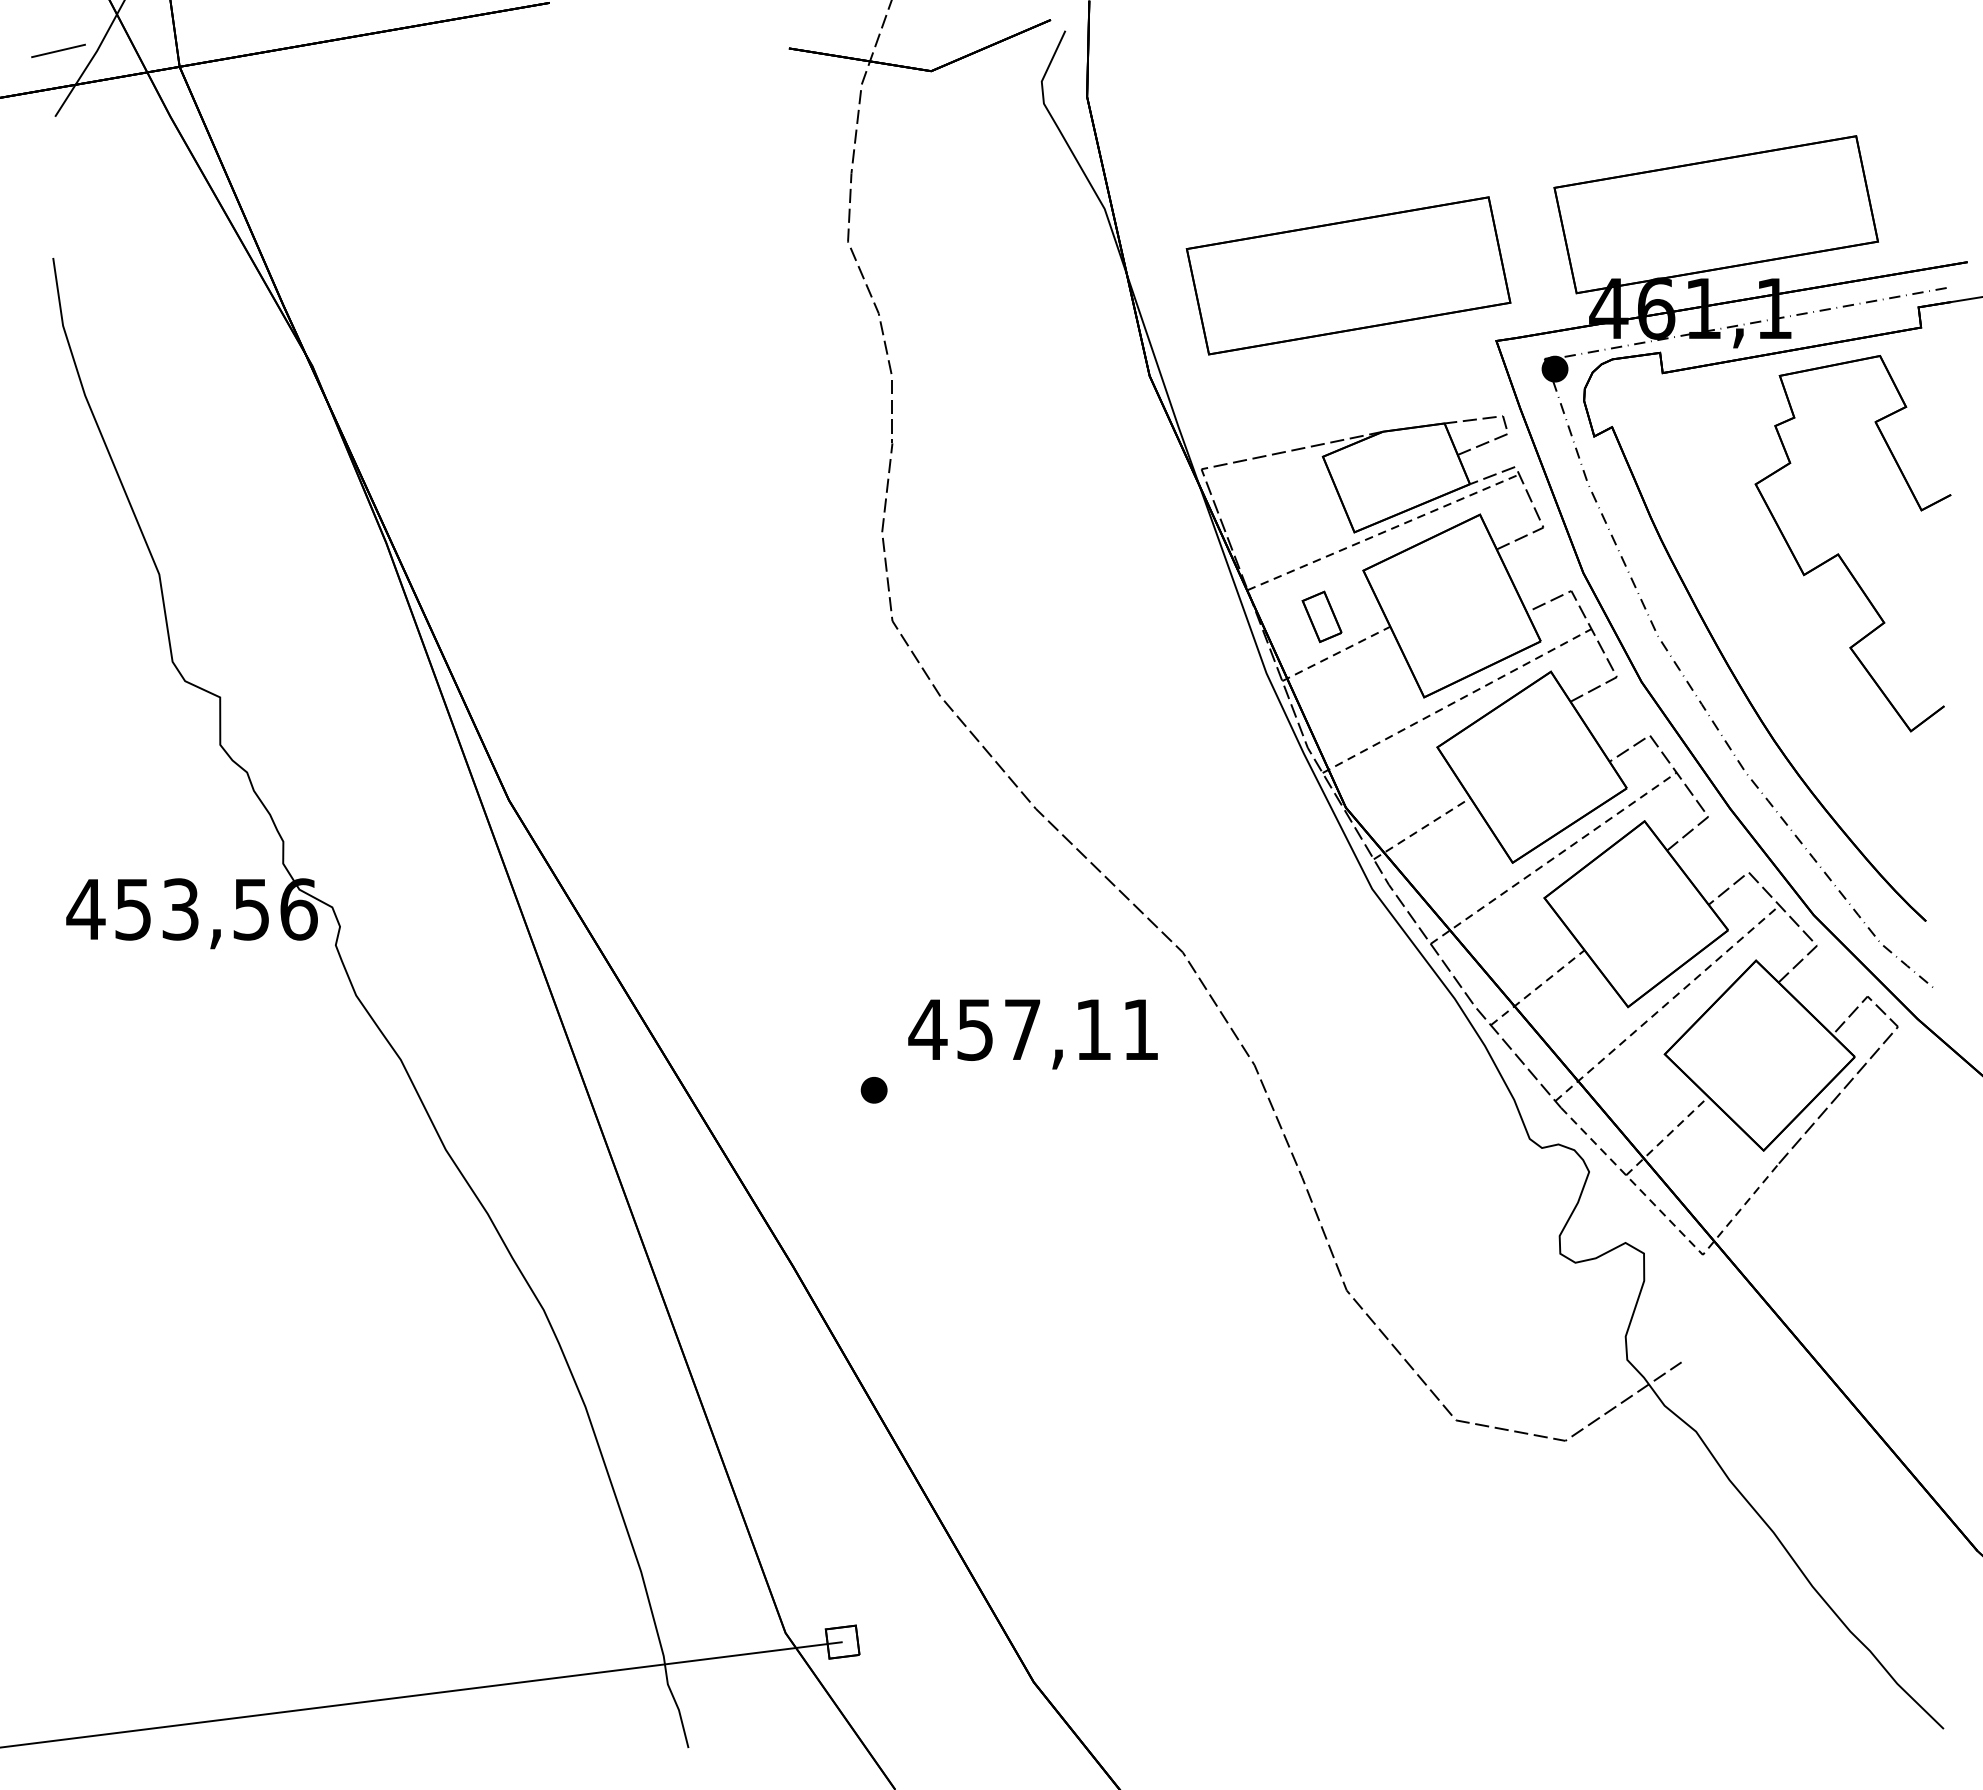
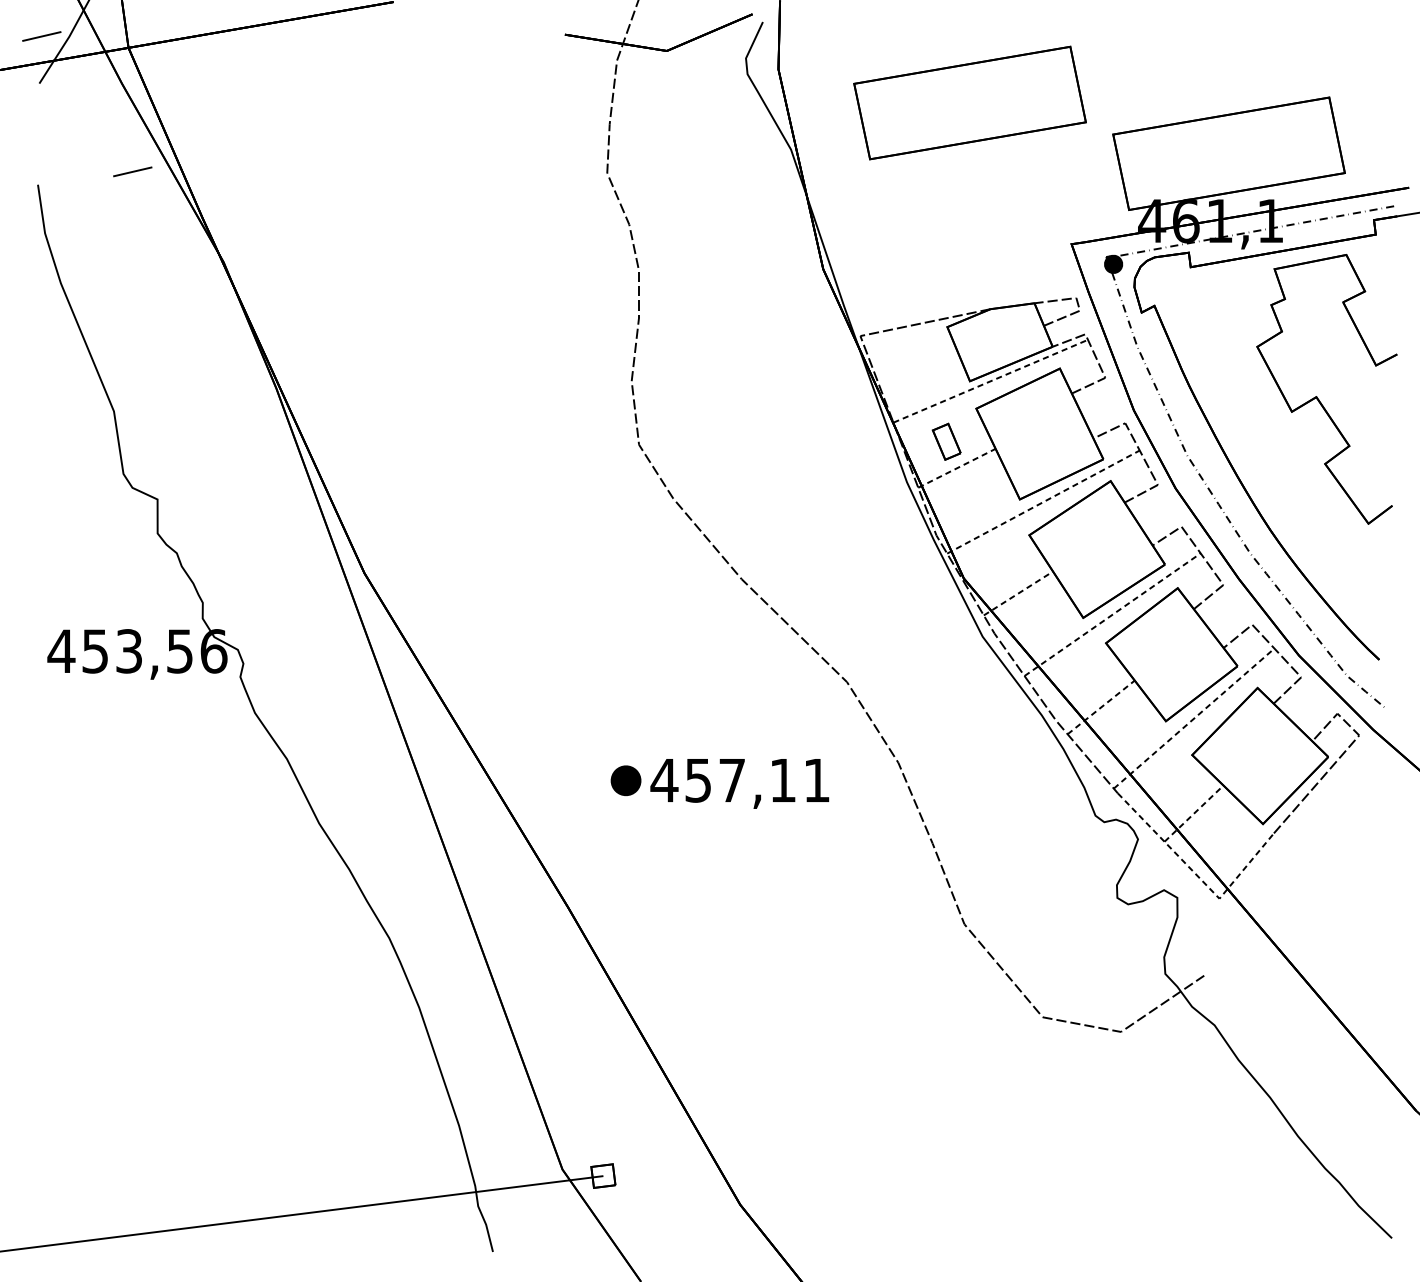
line: (185, 239) -> (132, 171), added
part: (1348, 275) -> (969, 102), moved
text: (1032, 1034) -> (739, 783), moved
part: (873, 1090) -> (625, 781), size x1.6

